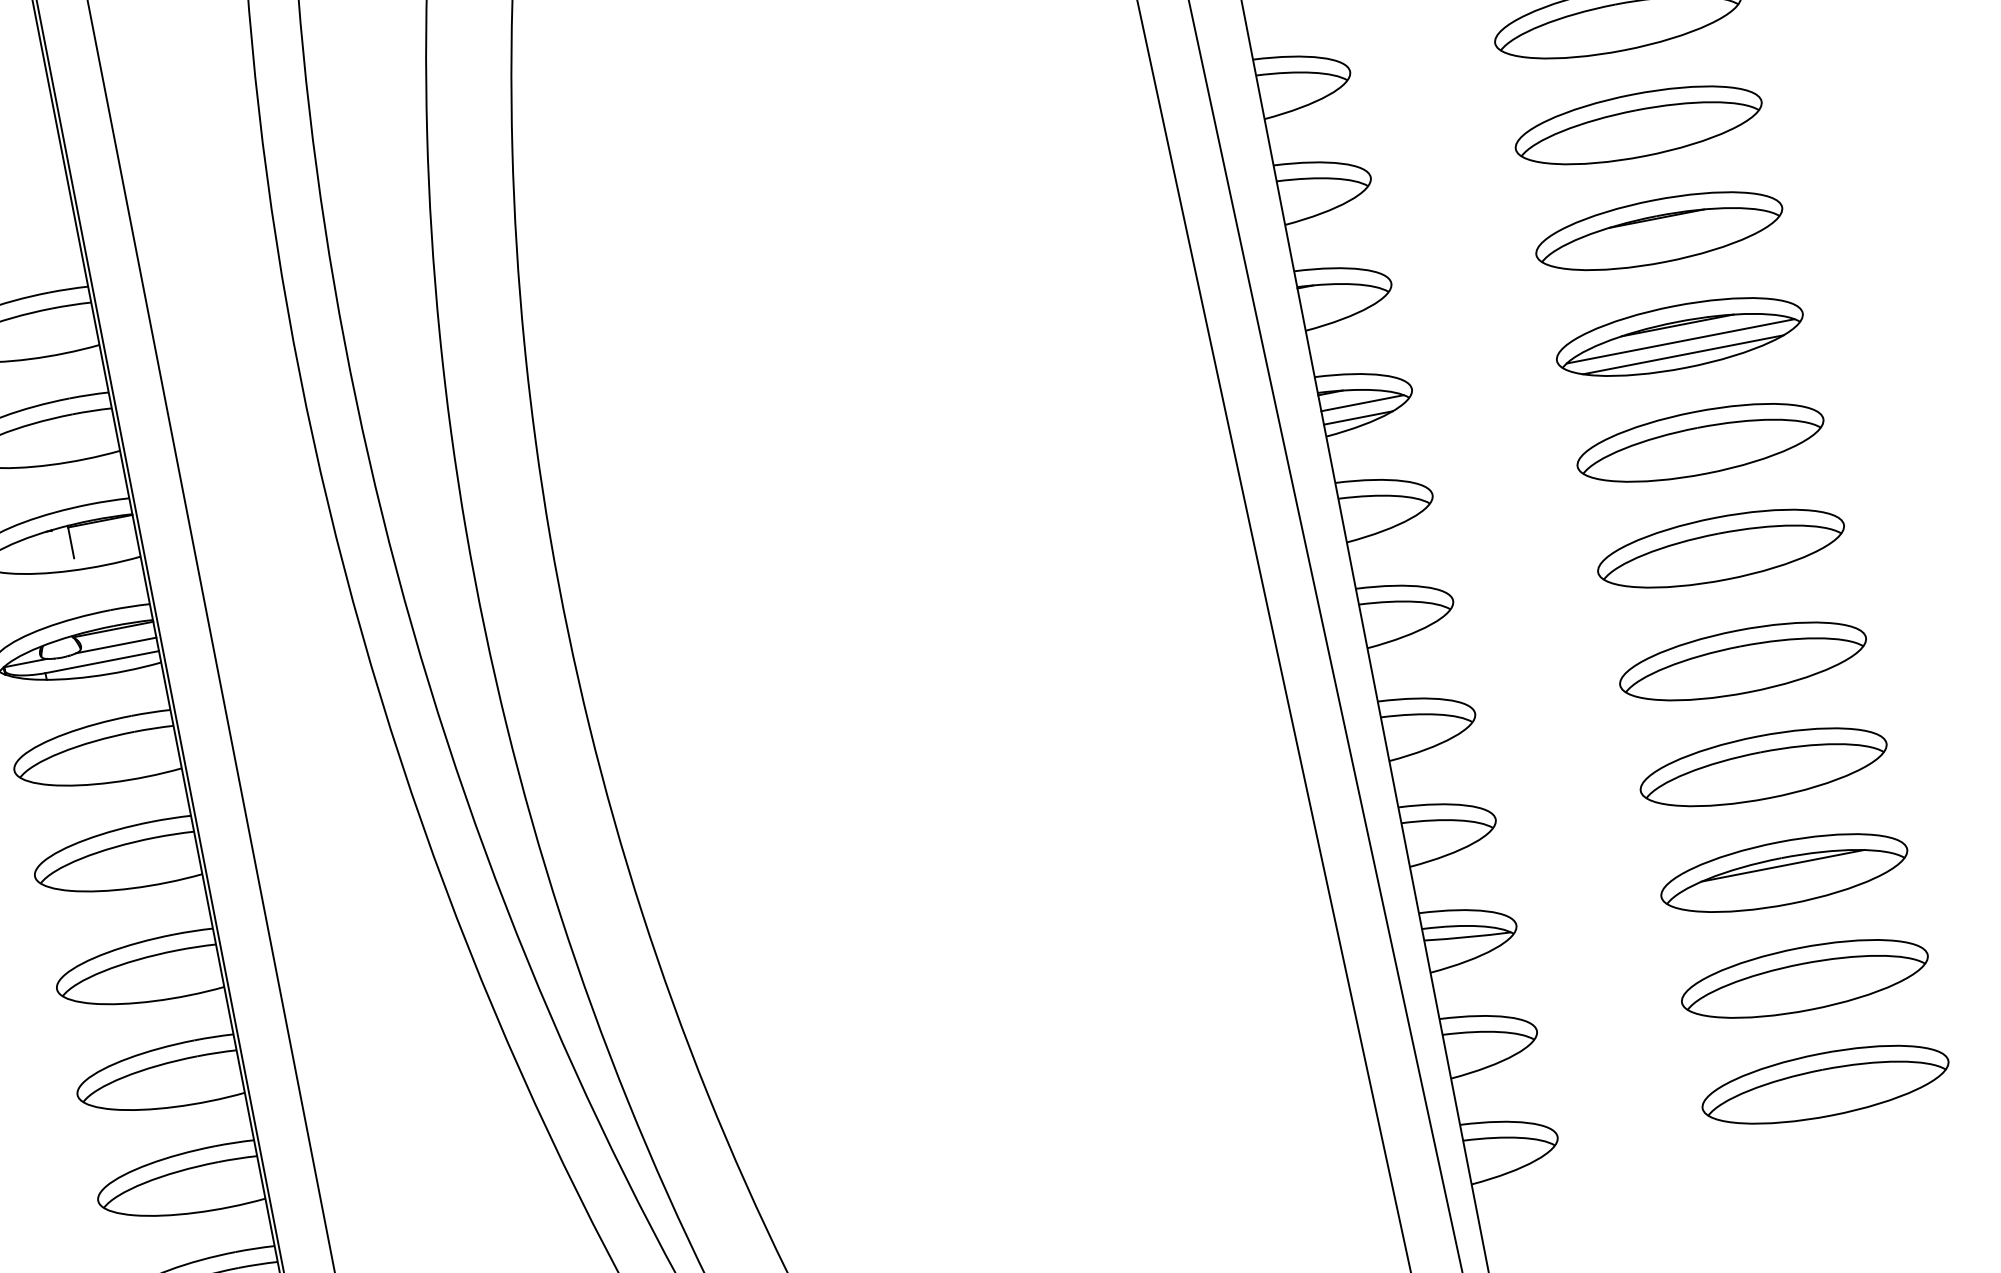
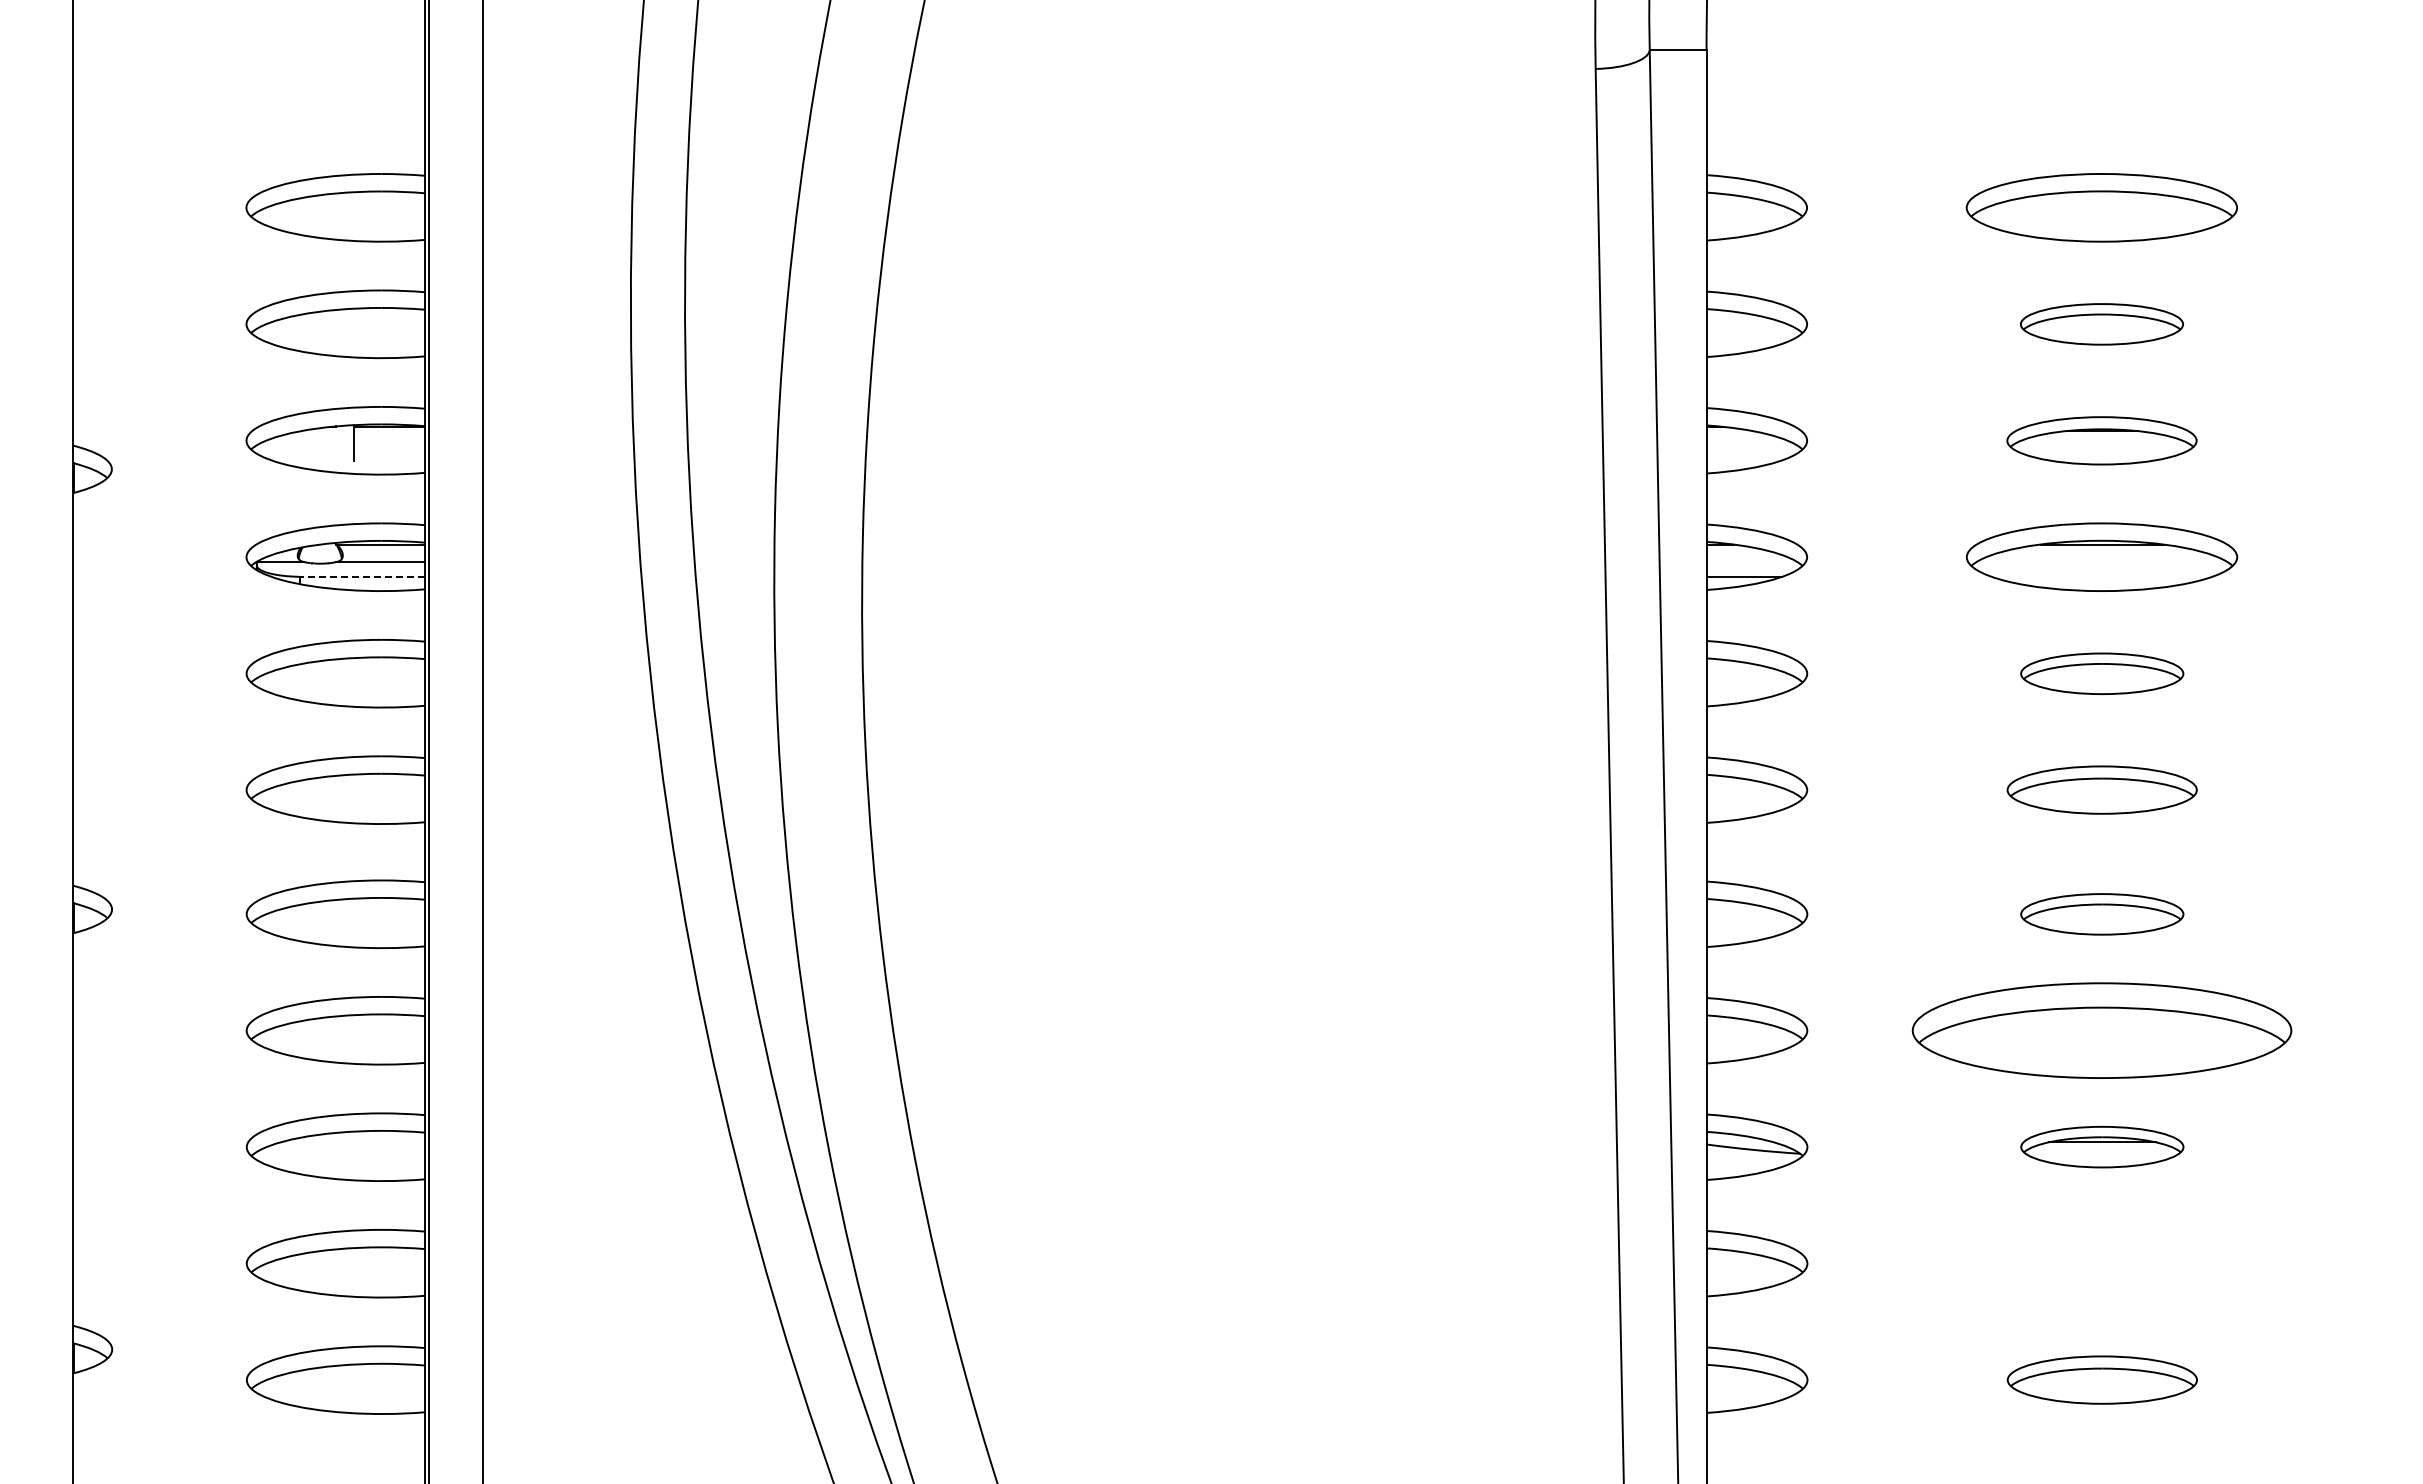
part: (1638, 125) -> (2101, 324), size x0.6
part: (1658, 231) -> (2101, 440), size x0.7
line: (1680, 341) -> (2101, 562), removed
line: (1682, 354) -> (2101, 576), removed
line: (1362, 403) -> (1751, 562), removed
part: (1700, 442) -> (2102, 673), size x0.6
part: (1721, 547) -> (2102, 789), size x0.7
line: (101, 661) -> (361, 576), solid -> dashed
part: (1743, 661) -> (2102, 914), size x0.6
part: (1763, 766) -> (2102, 1030), size x1.4
part: (1784, 872) -> (2102, 1146), size x0.6
part: (1805, 978) -> (2102, 1263), removed
part: (1825, 1084) -> (2102, 1379), size x0.7

